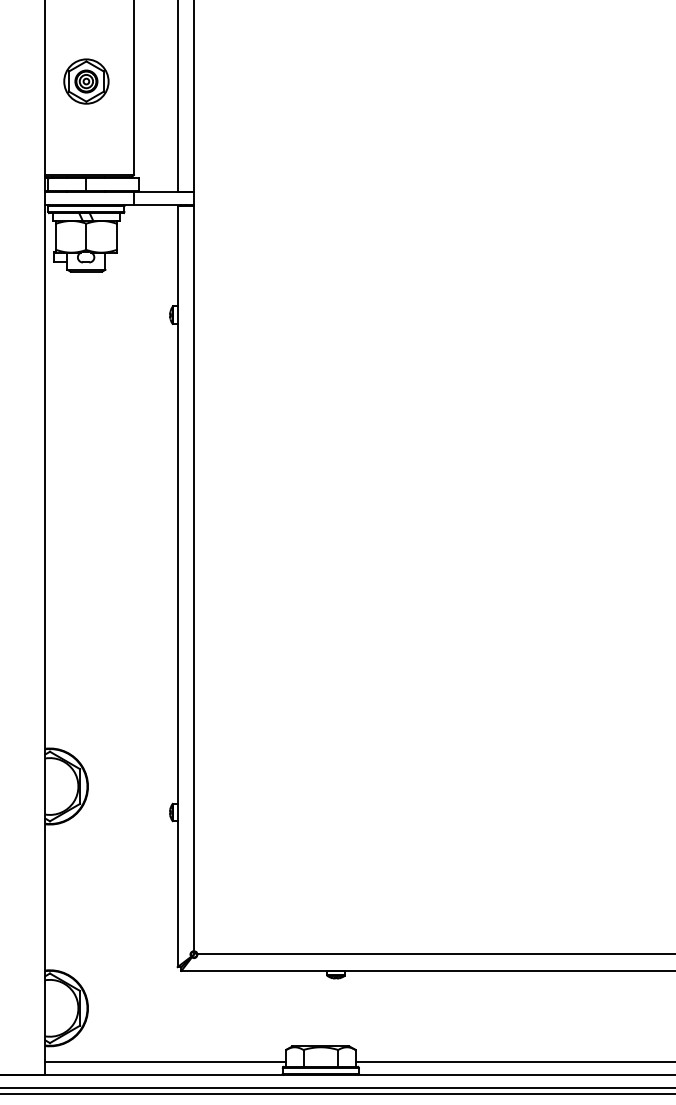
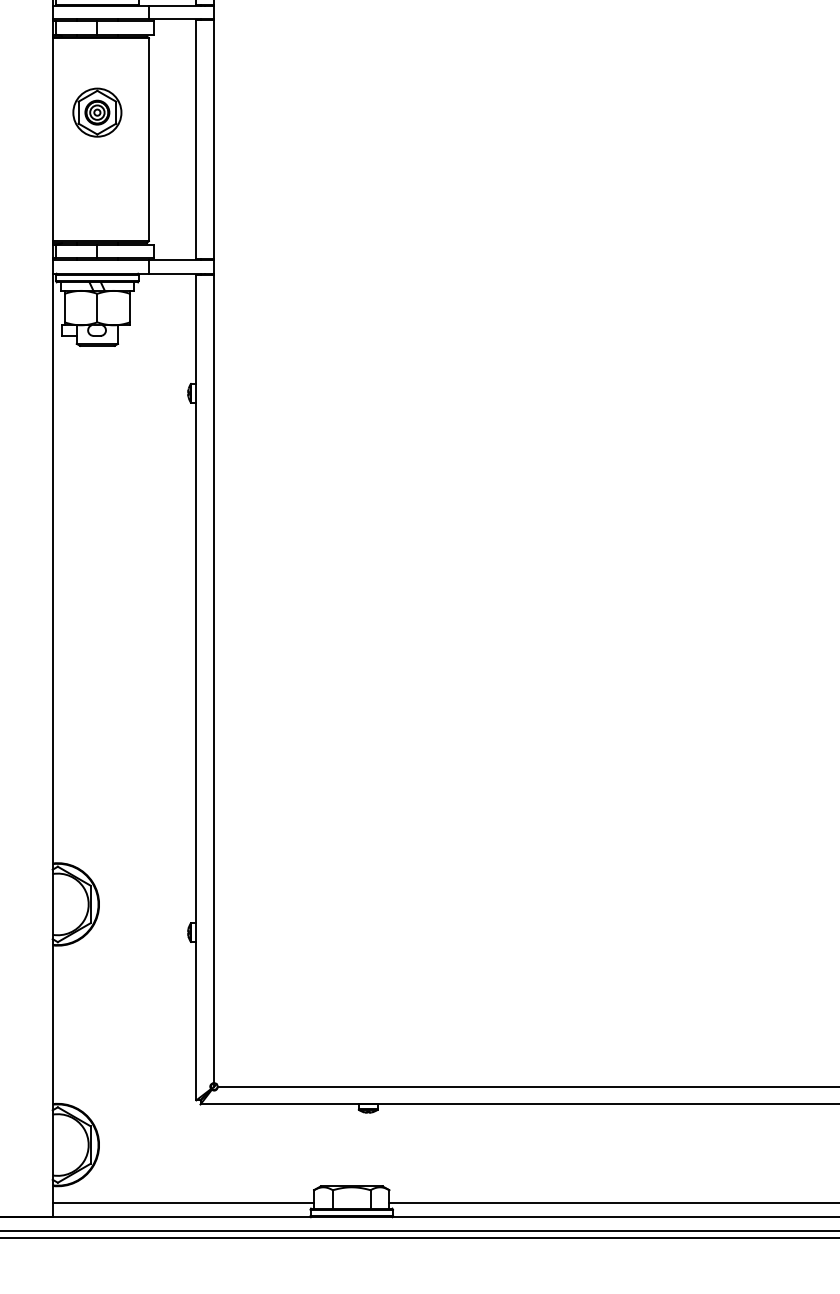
part: (86, 81) -> (97, 112), moved

